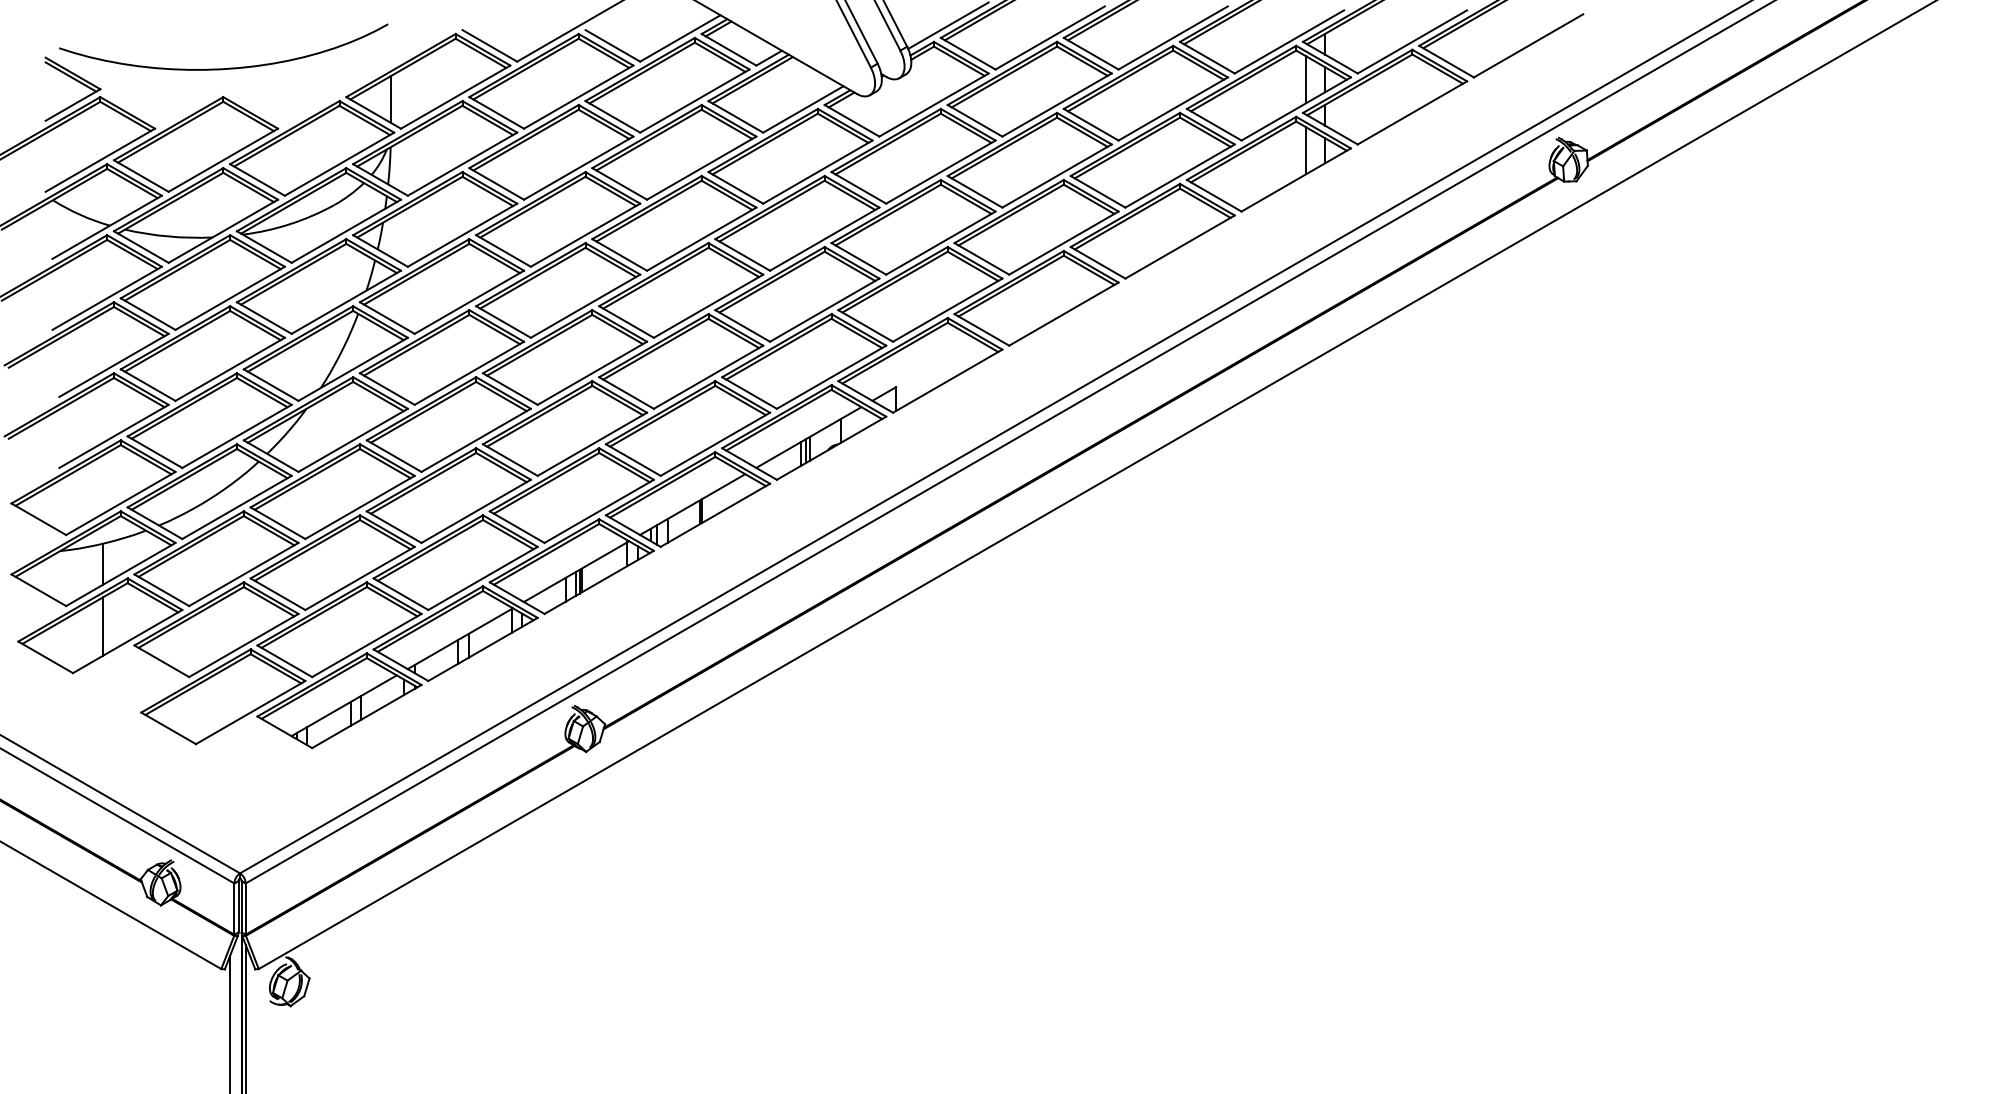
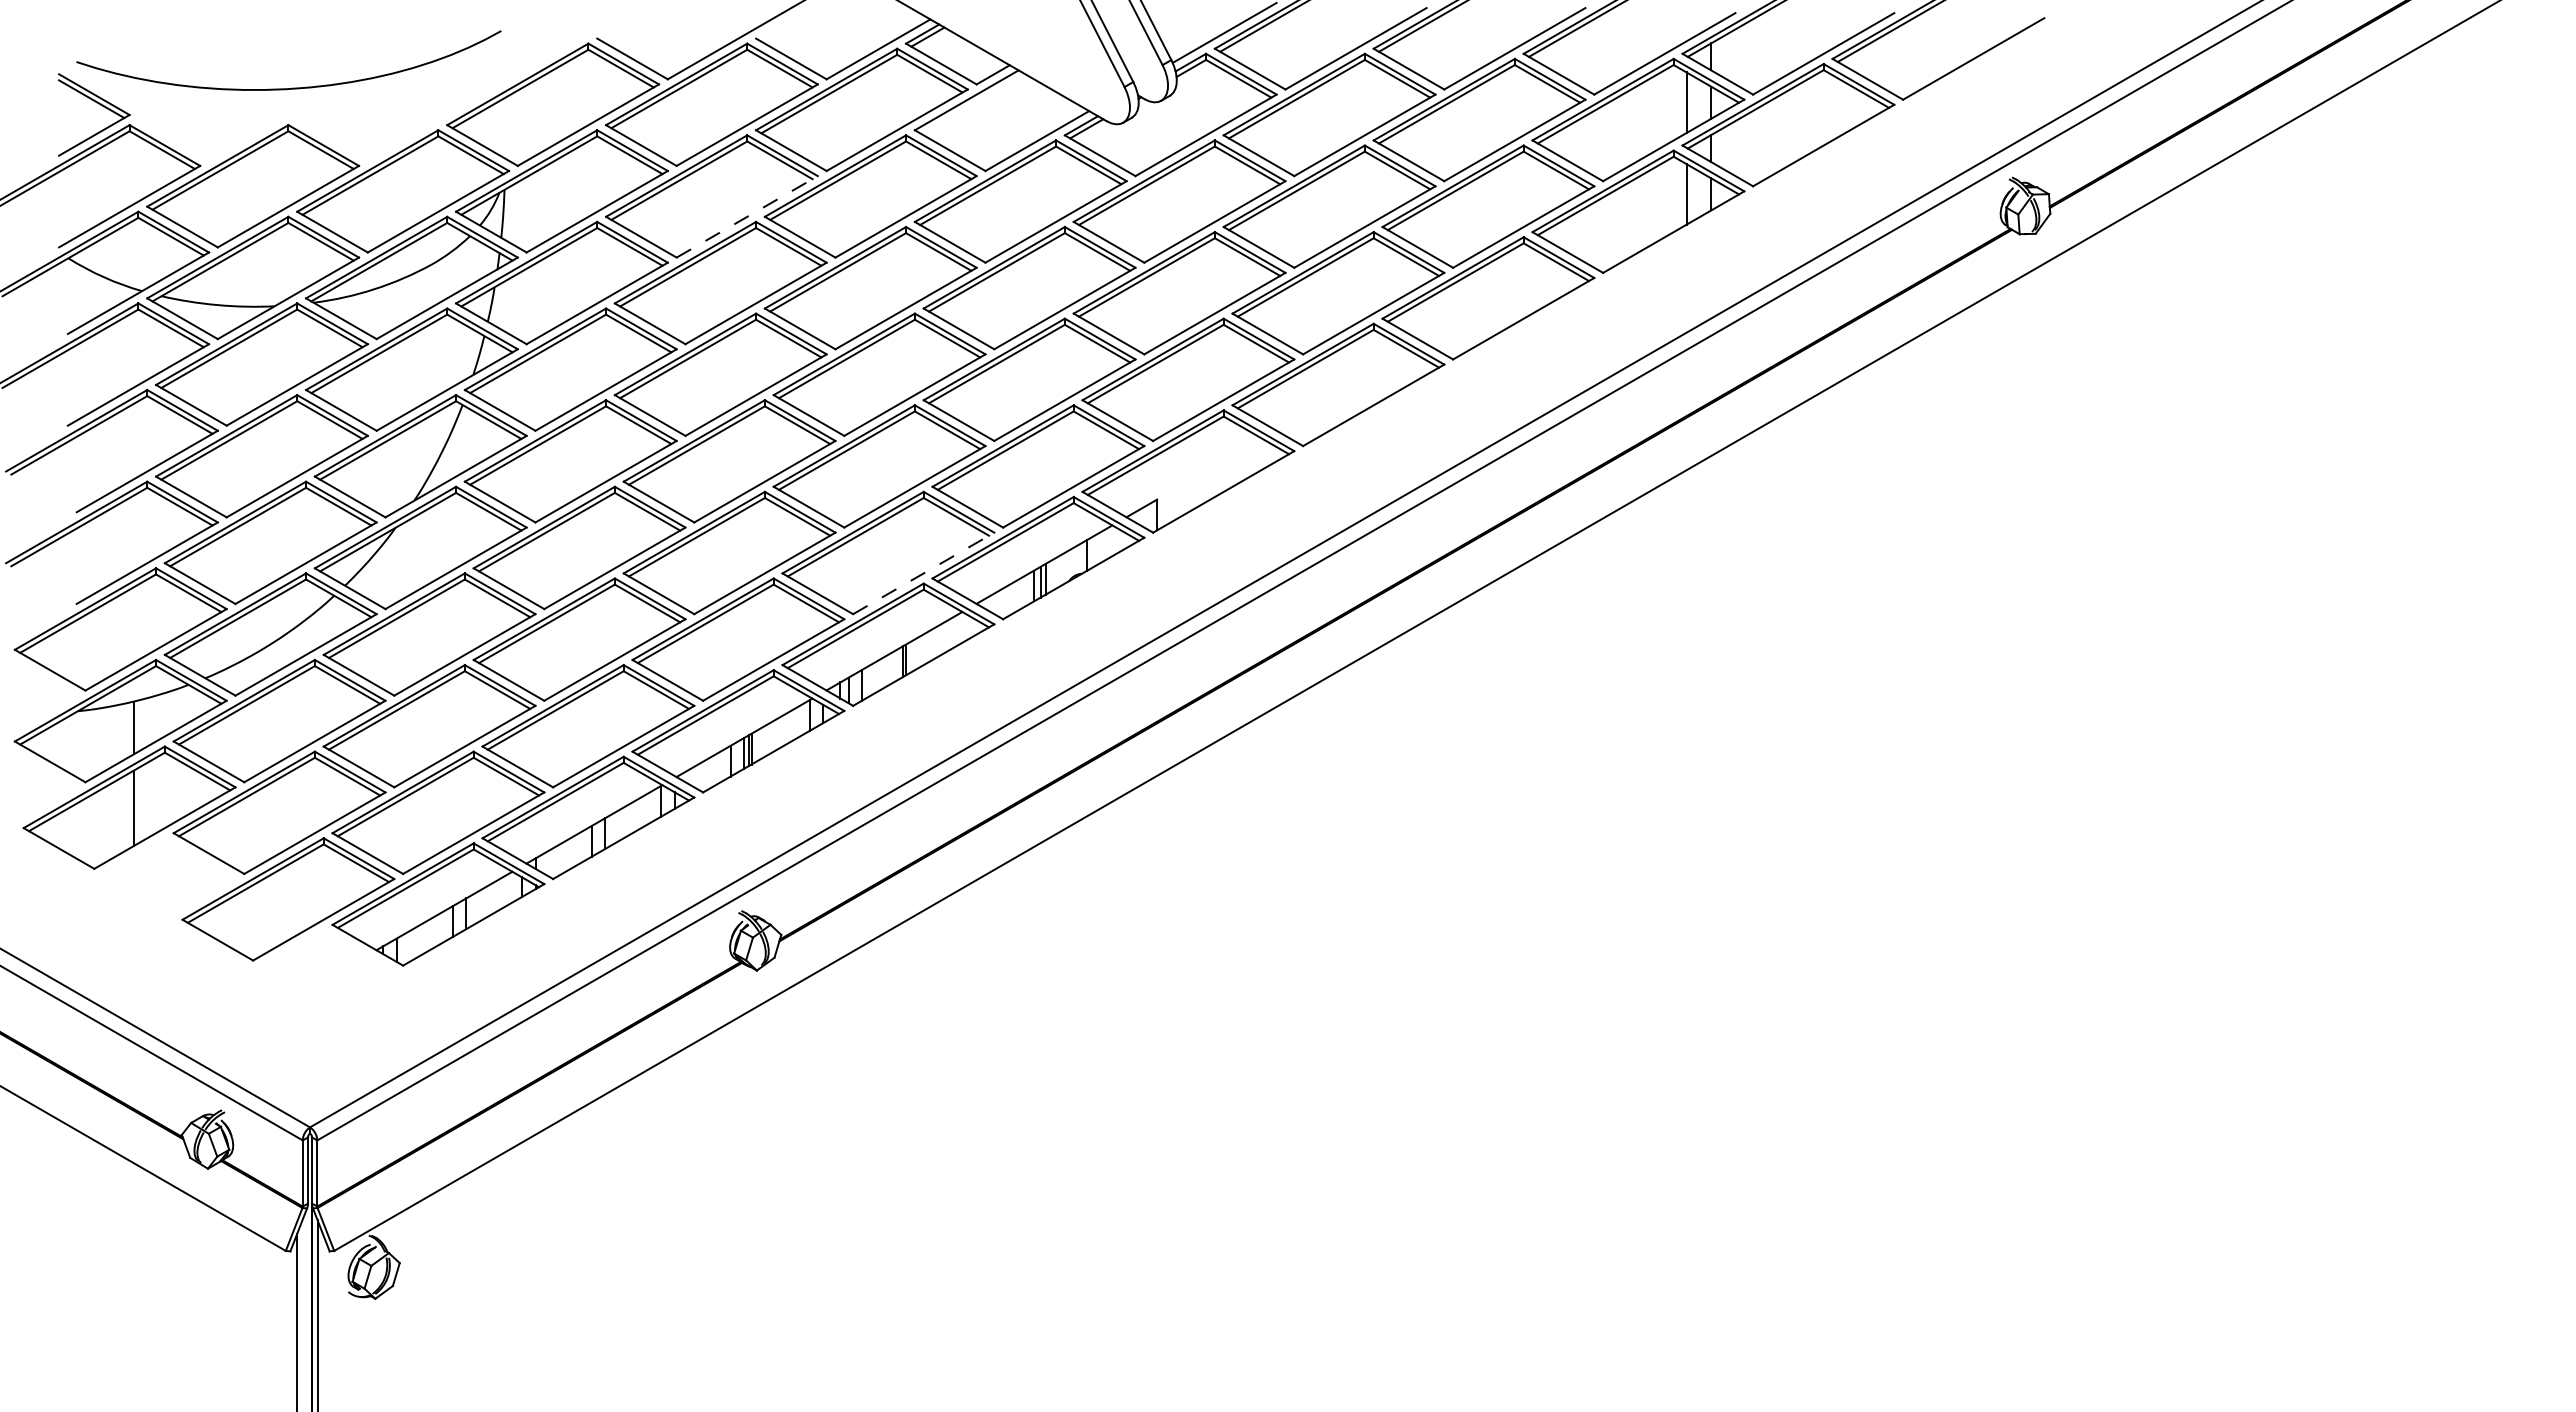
line: (752, 80) -> (971, 103), removed
line: (391, 98) -> (505, 127), removed
line: (578, 167) -> (747, 216), solid -> dashed
line: (715, 444) -> (923, 573), solid -> dashed

